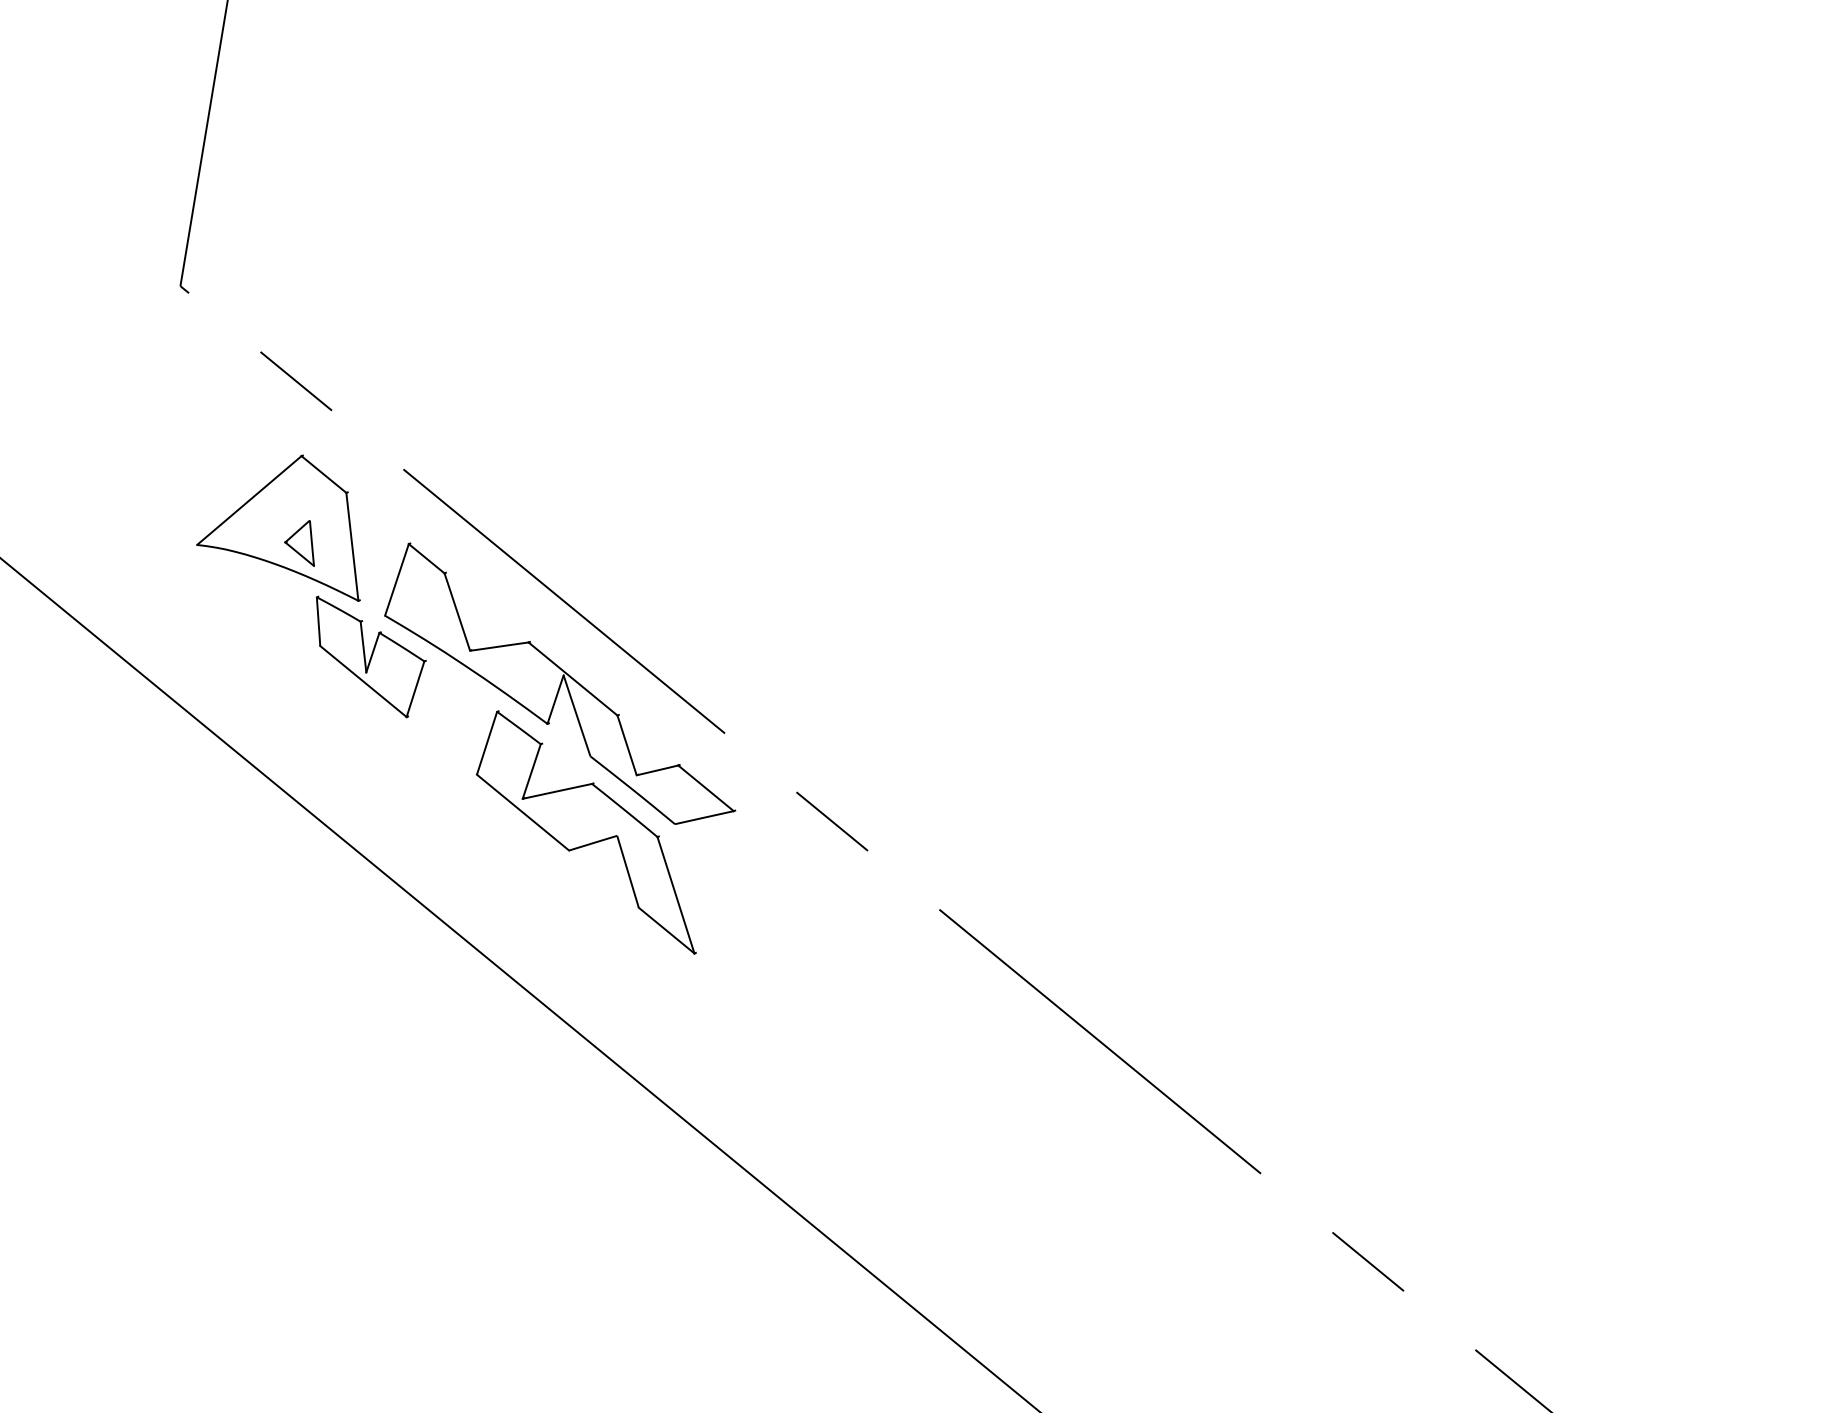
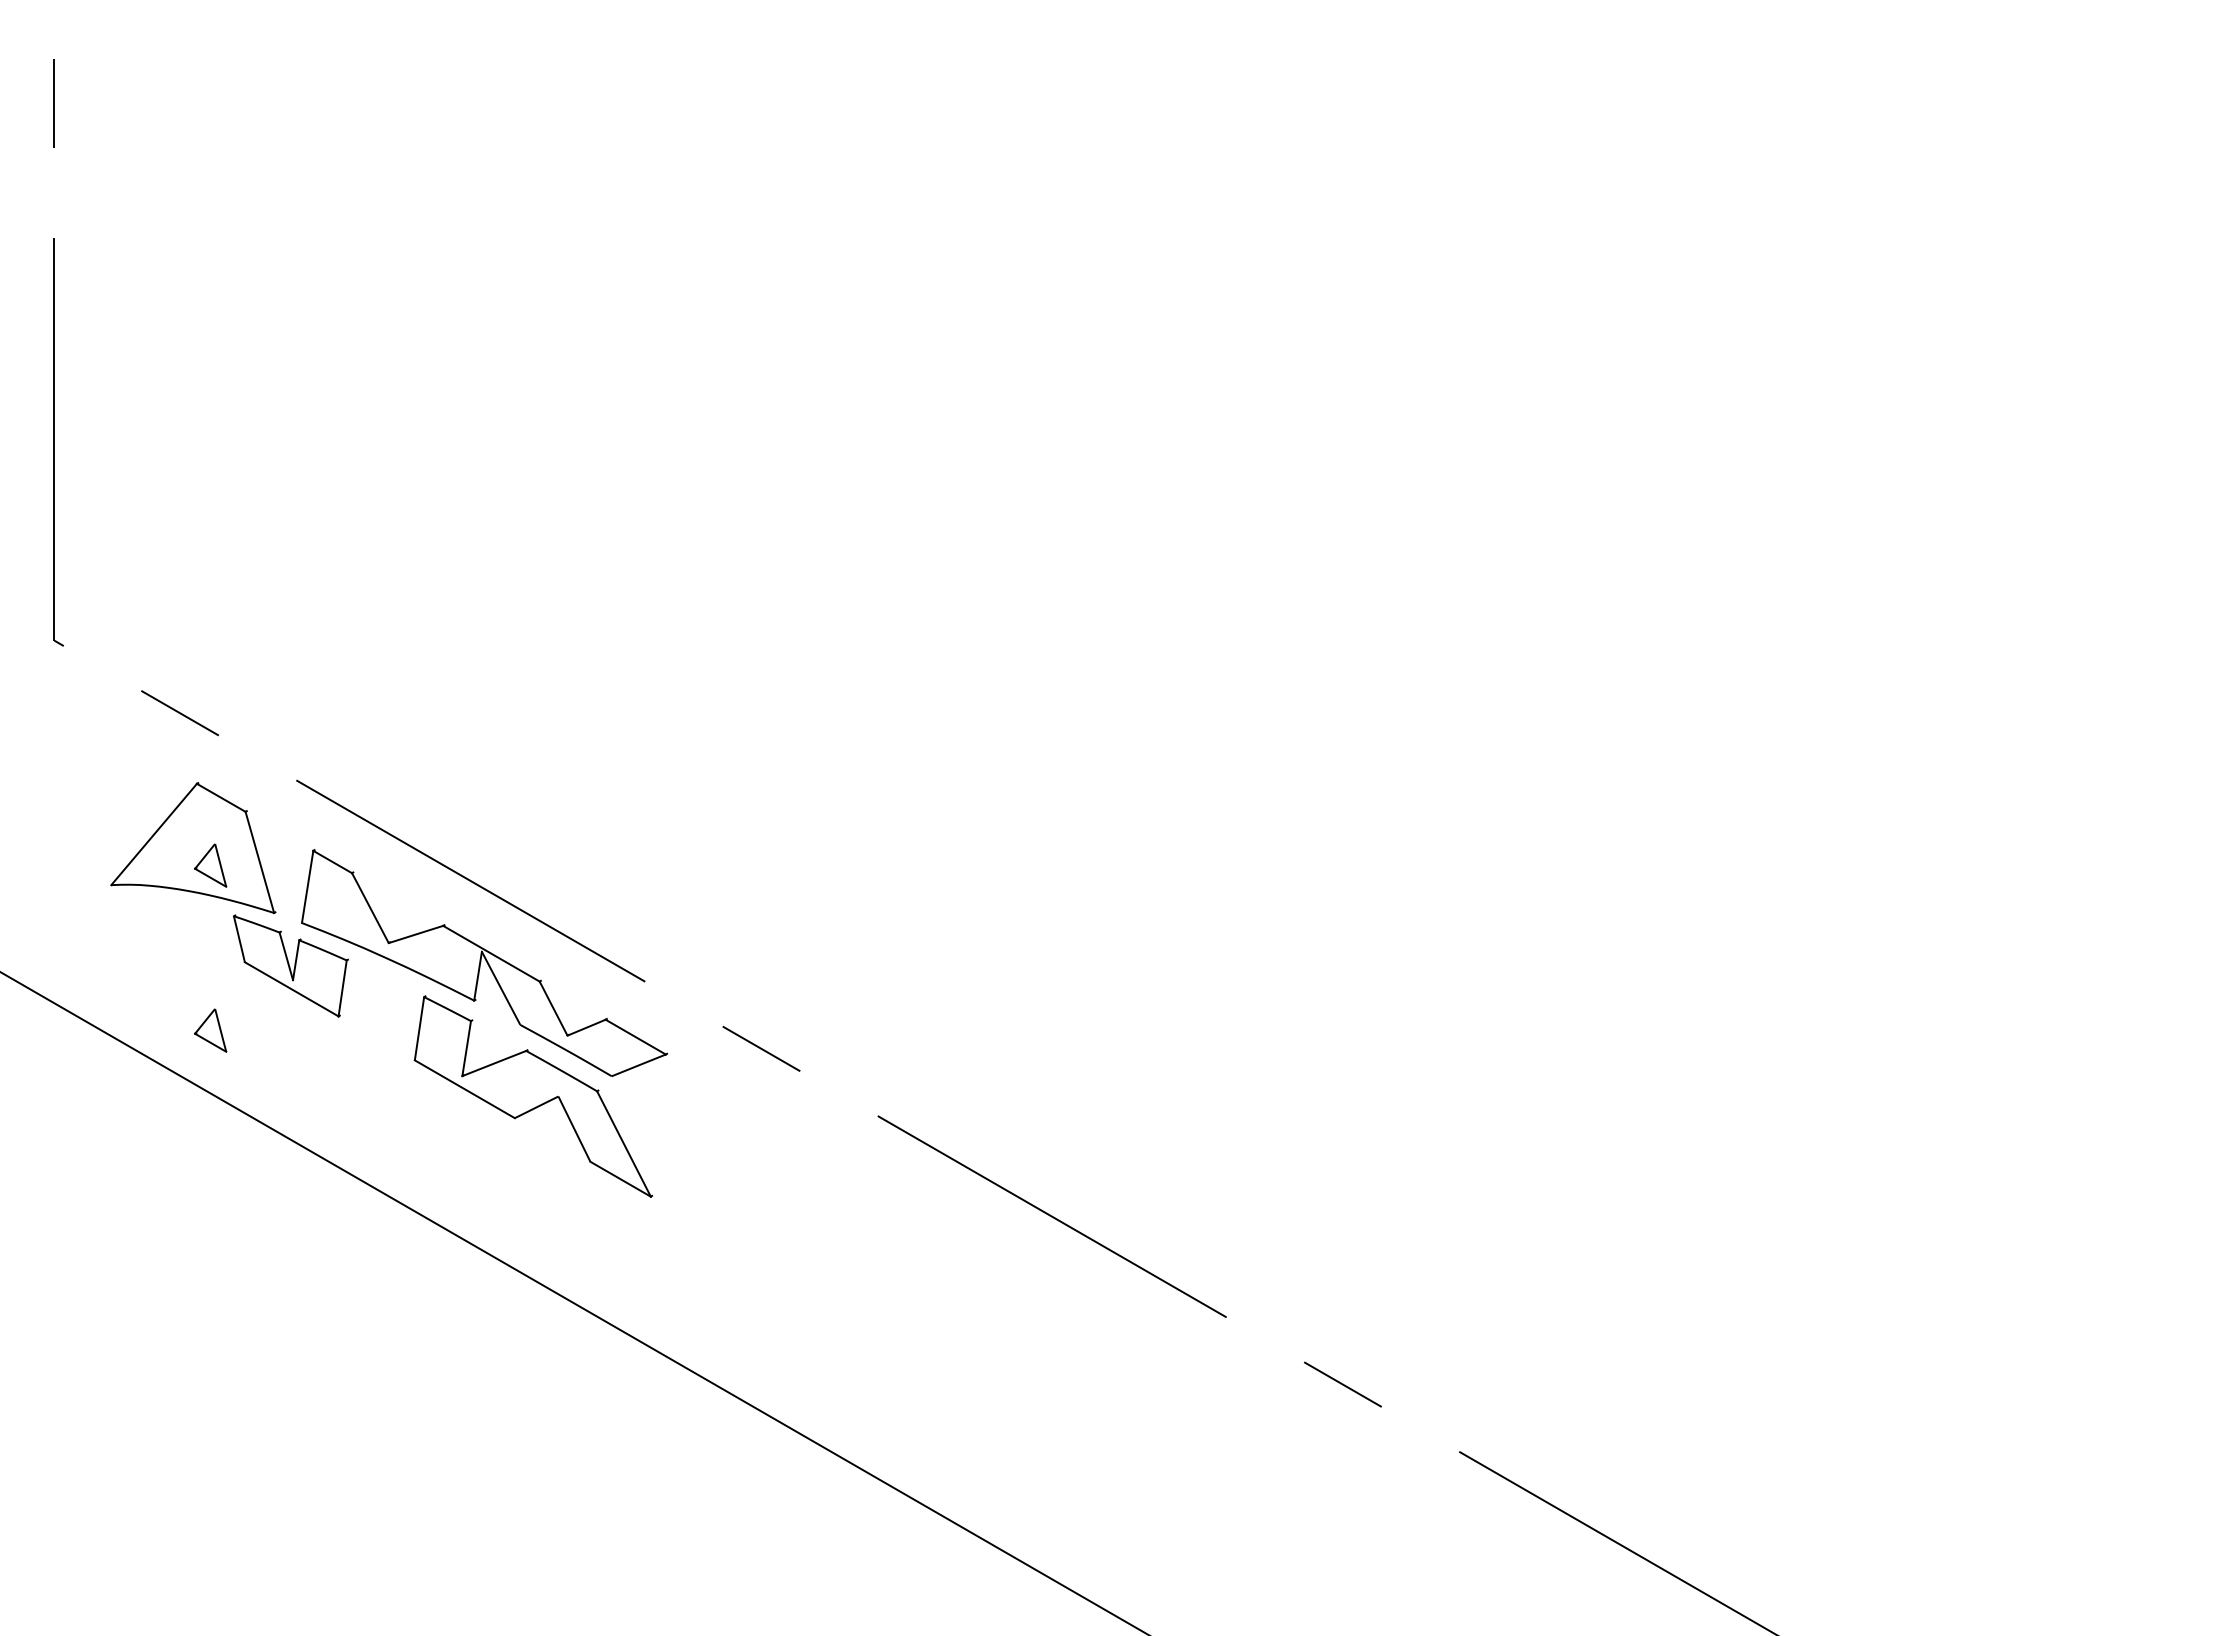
part: (273, 709) -> (210, 1030), added

